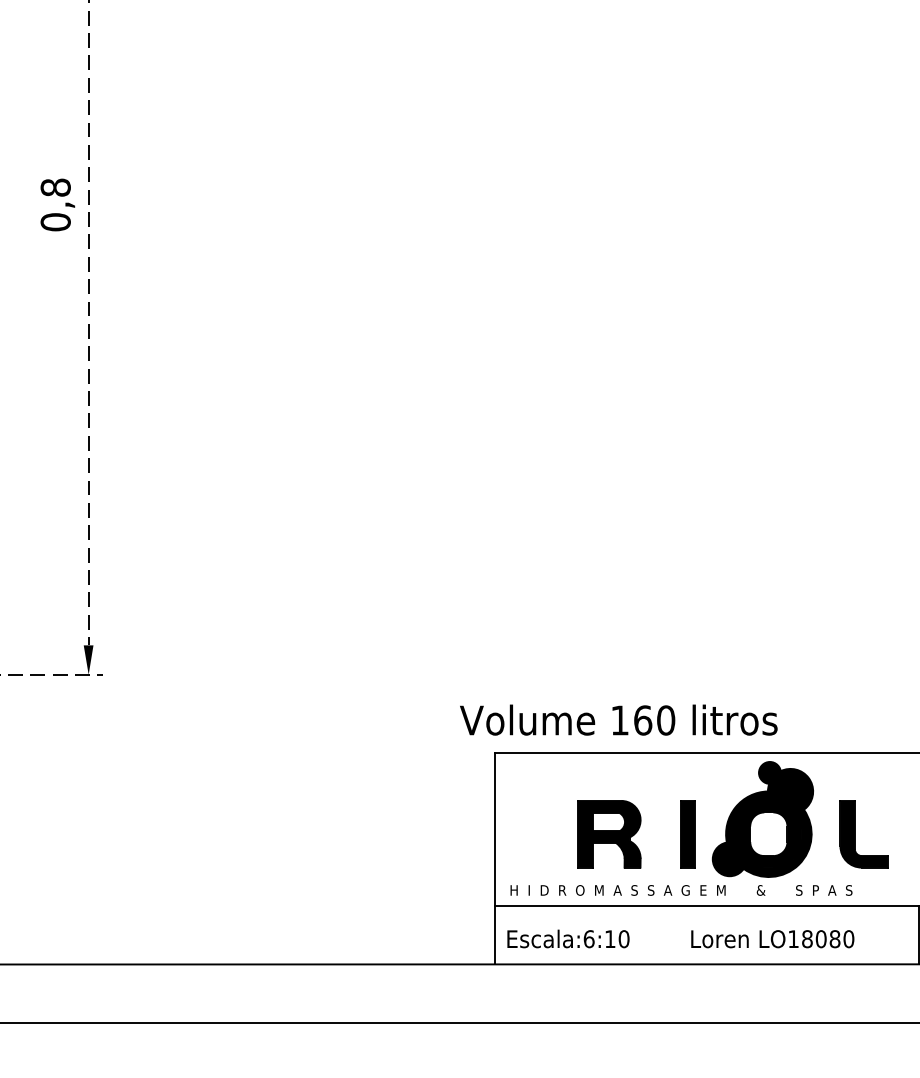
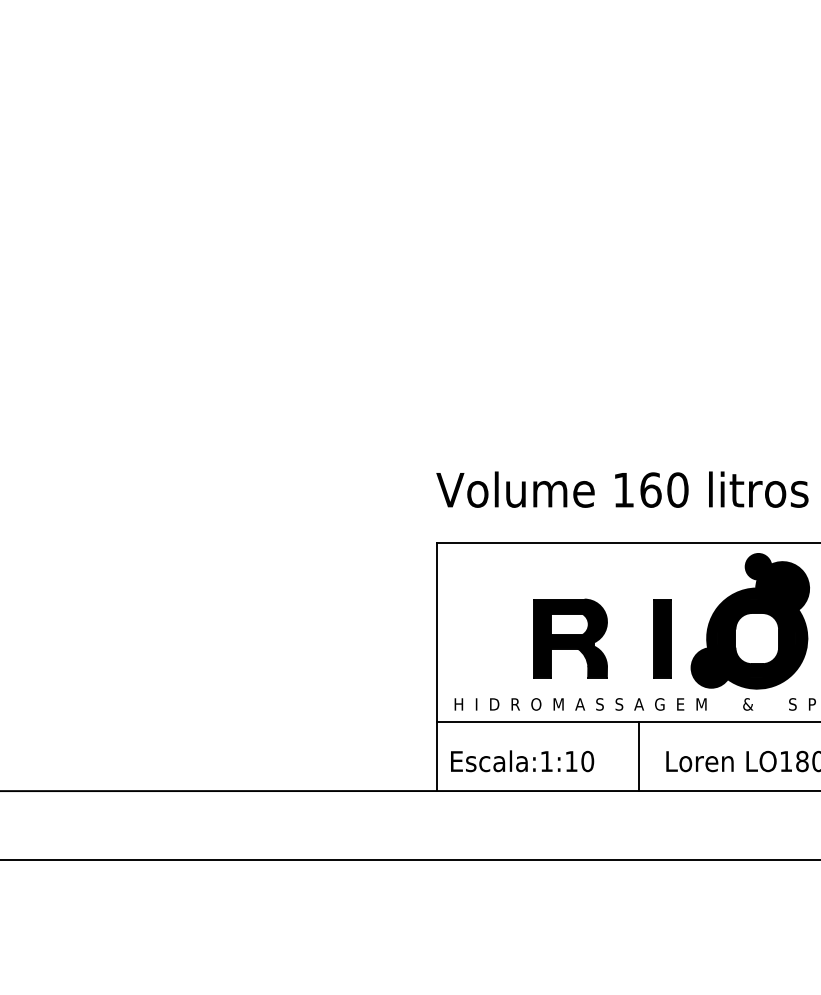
text: (618, 719) -> (622, 488), moved
line: (668, 934) -> (639, 756), added
text: (588, 939) -> (545, 761), Escala:6:10 -> Escala:1:10

